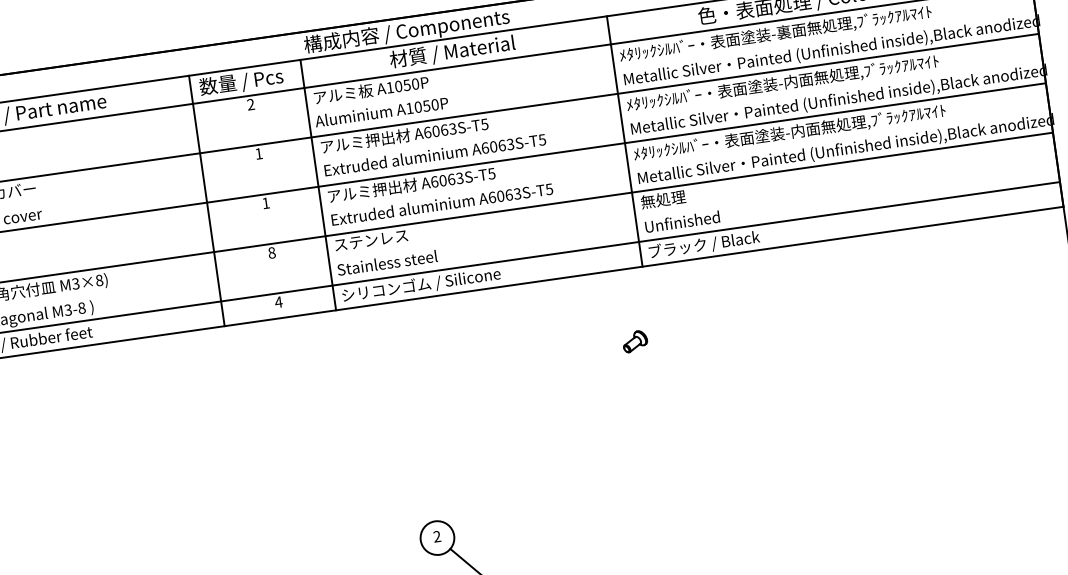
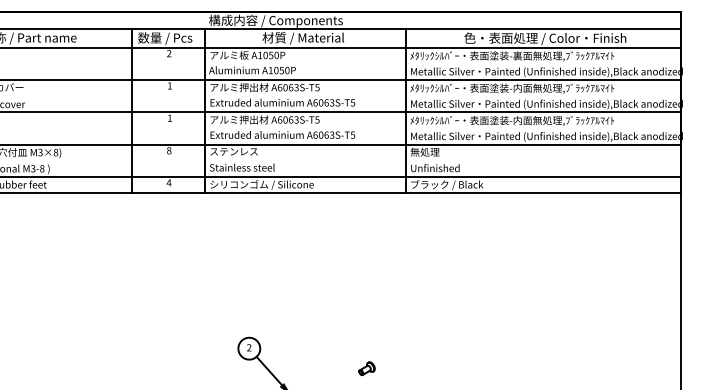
part: (634, 341) -> (366, 368), moved

